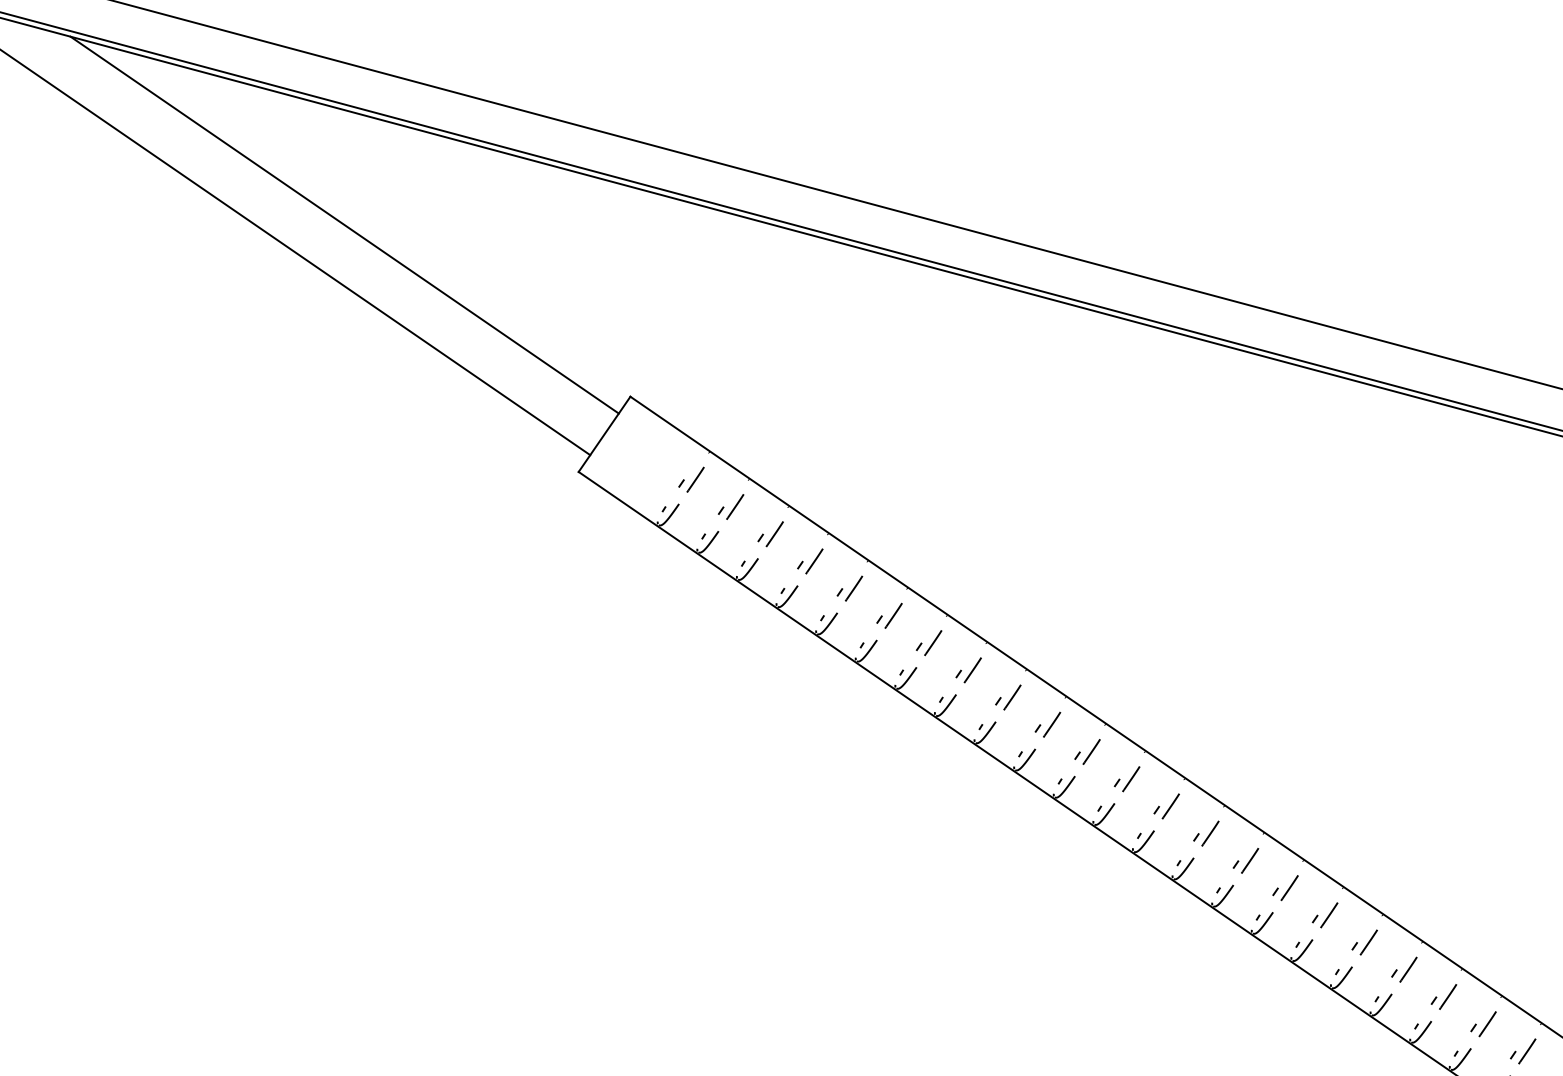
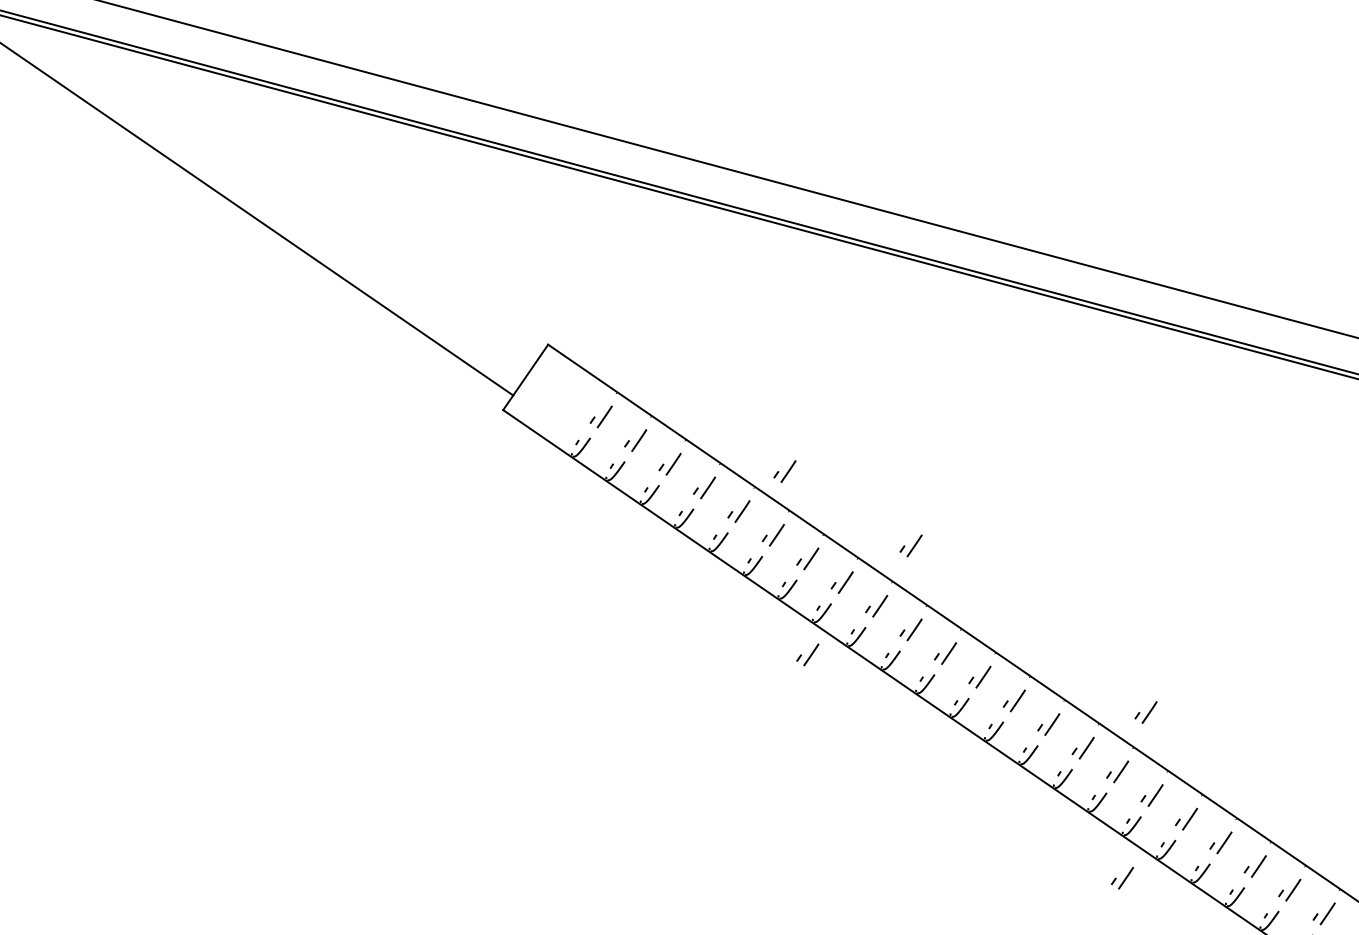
line: (344, 225) -> (299, 195), removed
part: (902, 542) -> (784, 471), added
part: (1047, 627) -> (910, 545), added
part: (928, 753) -> (807, 654), added
part: (1317, 819) -> (1145, 712), added
part: (1291, 1009) -> (1122, 877), added

